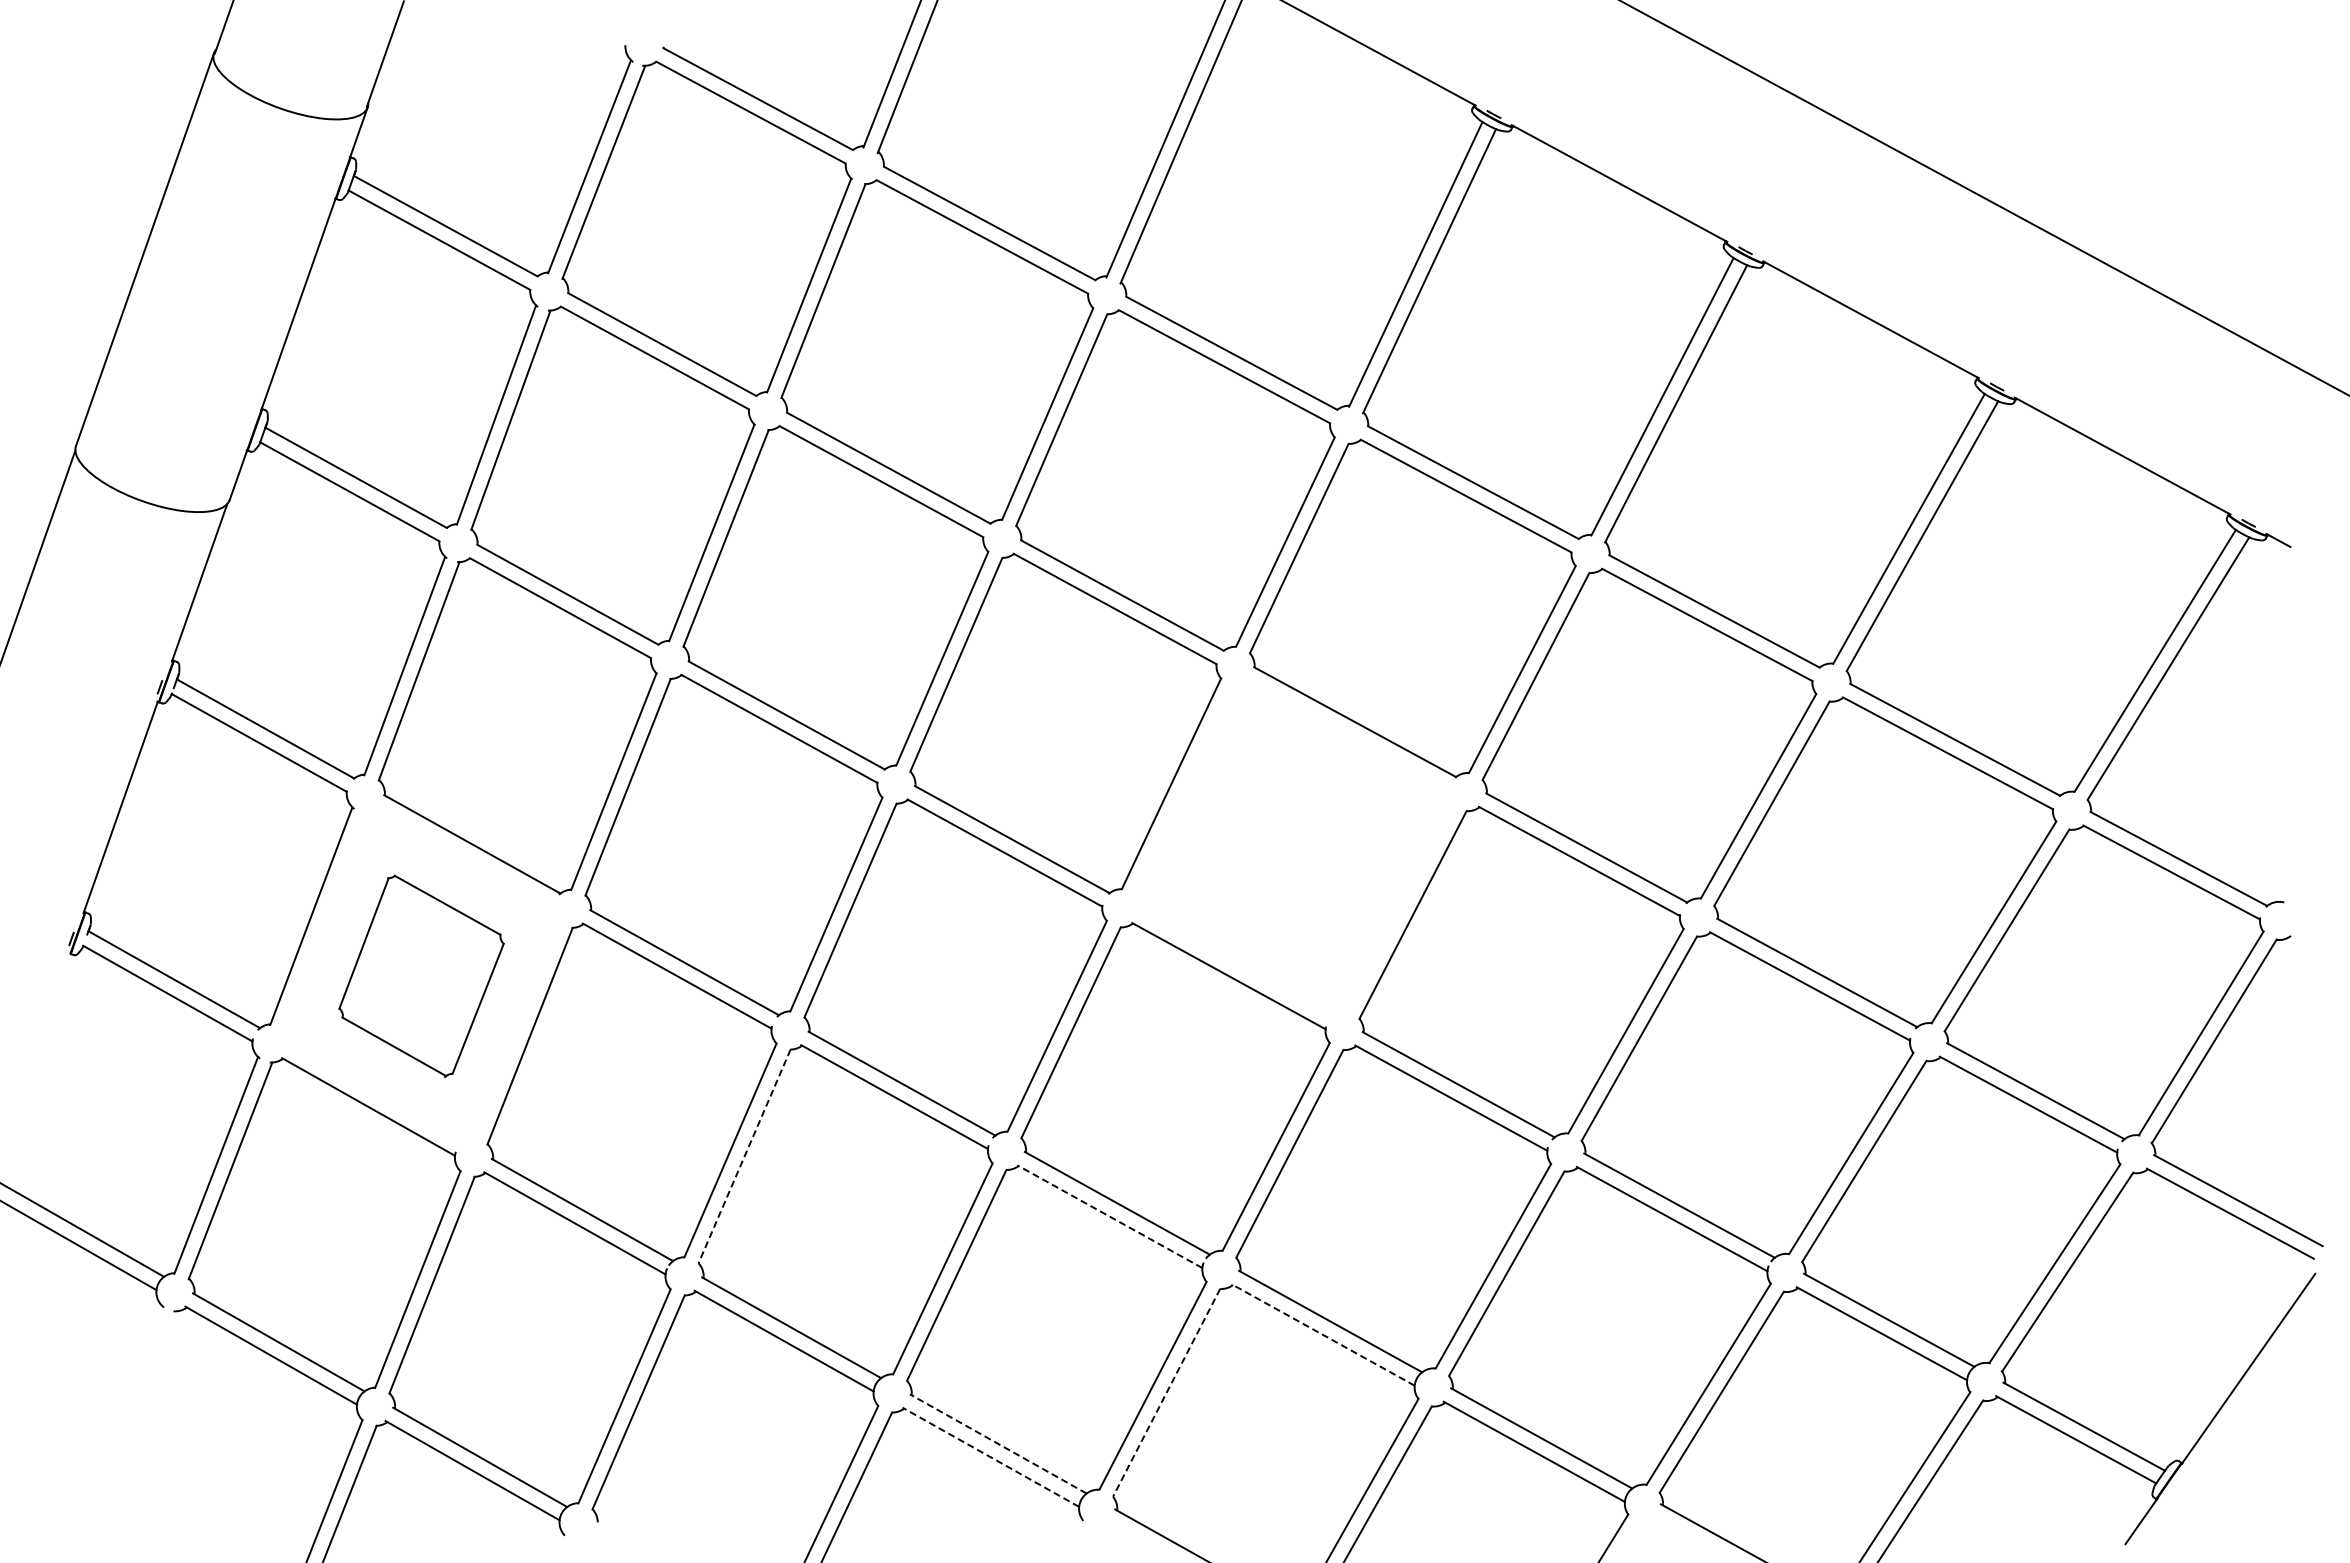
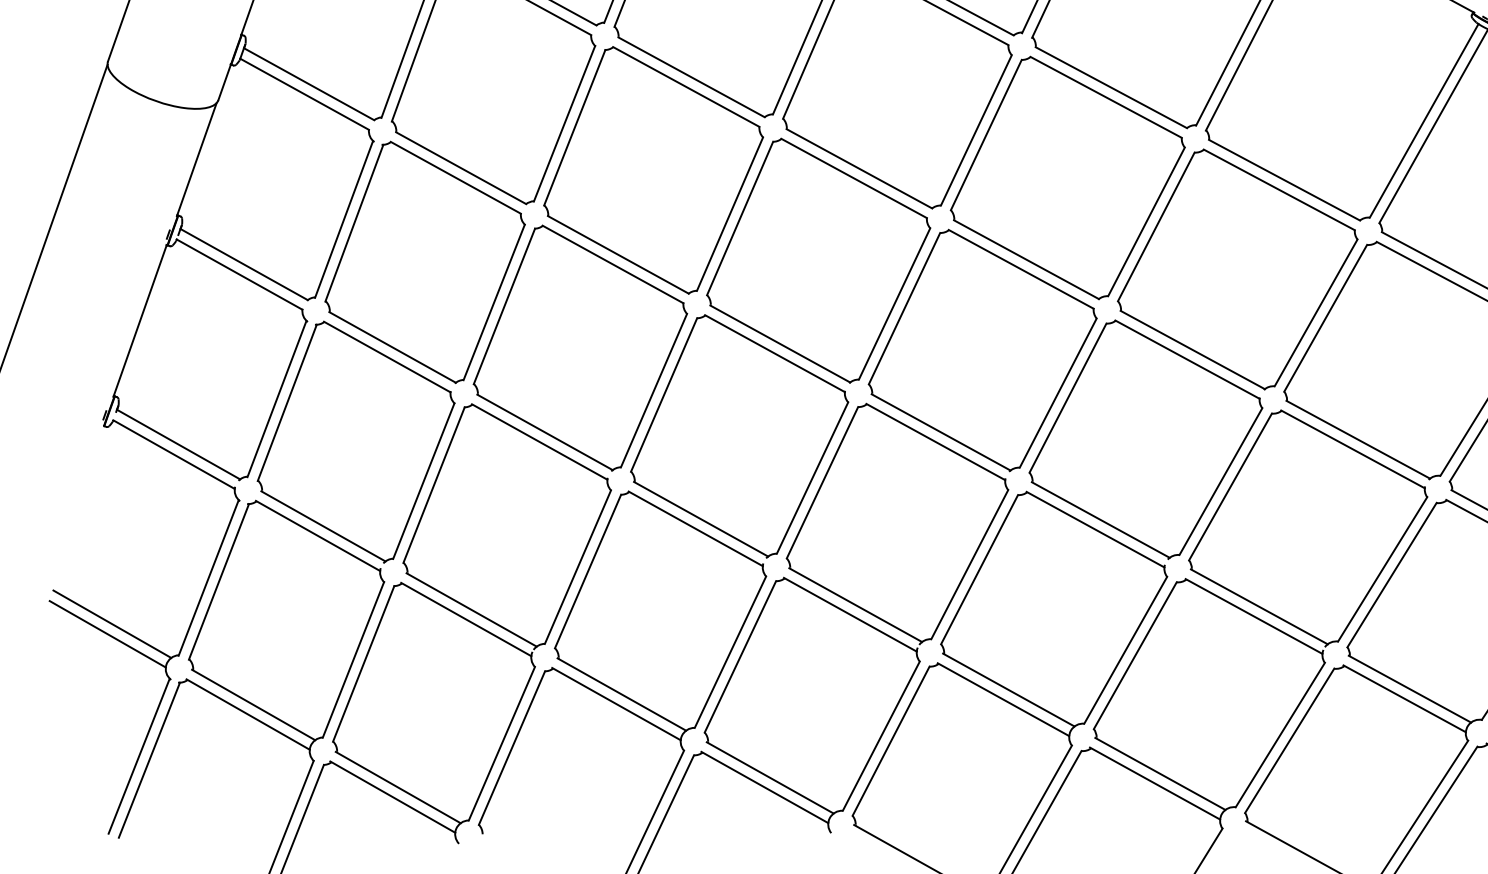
part: (1293, 848) -> (982, 350), added
part: (421, 976) -> (356, 442), size x1.67
line: (744, 1156) -> (588, 571), dashed -> solid
line: (1109, 1216) -> (850, 614), dashed -> solid
line: (1323, 1334) -> (1003, 699), dashed -> solid
line: (1166, 1392) -> (891, 740), dashed -> solid
line: (118, 1413) -> (138, 756), added
line: (133, 1419) -> (149, 760), added
line: (997, 1443) -> (769, 777), dashed -> solid
line: (990, 1457) -> (764, 787), dashed -> solid

